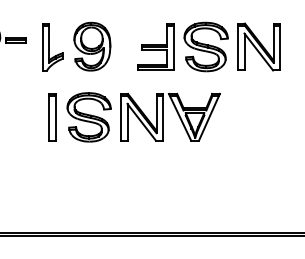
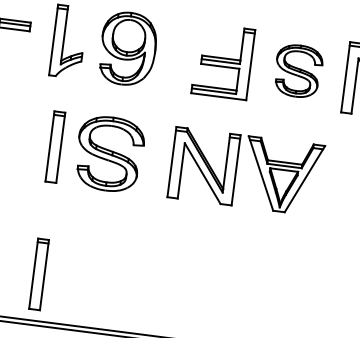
part: (205, 46) -> (297, 70), size x0.7
part: (163, 116) -> (236, 169), moved
part: (52, 202) -> (38, 274), added

